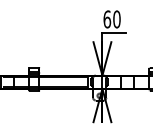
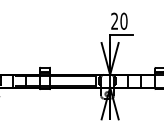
text: (106, 18) -> (114, 20), 60 -> 20

